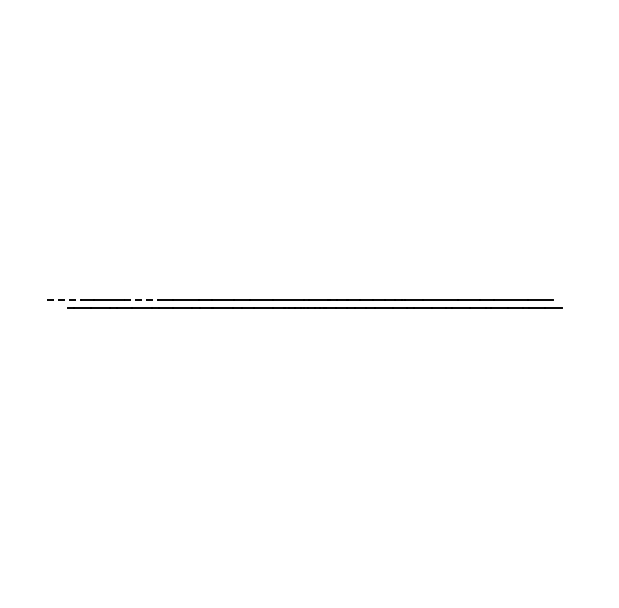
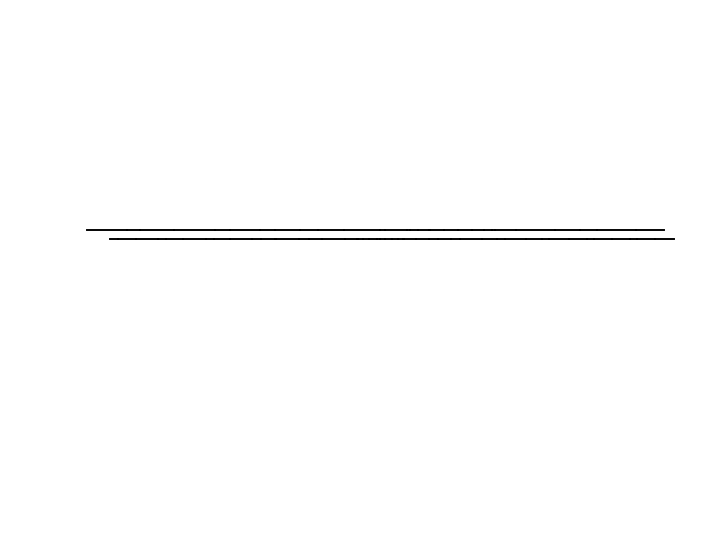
line: (65, 299) -> (107, 229), dashed -> solid
line: (141, 299) -> (194, 229), dashed -> solid

